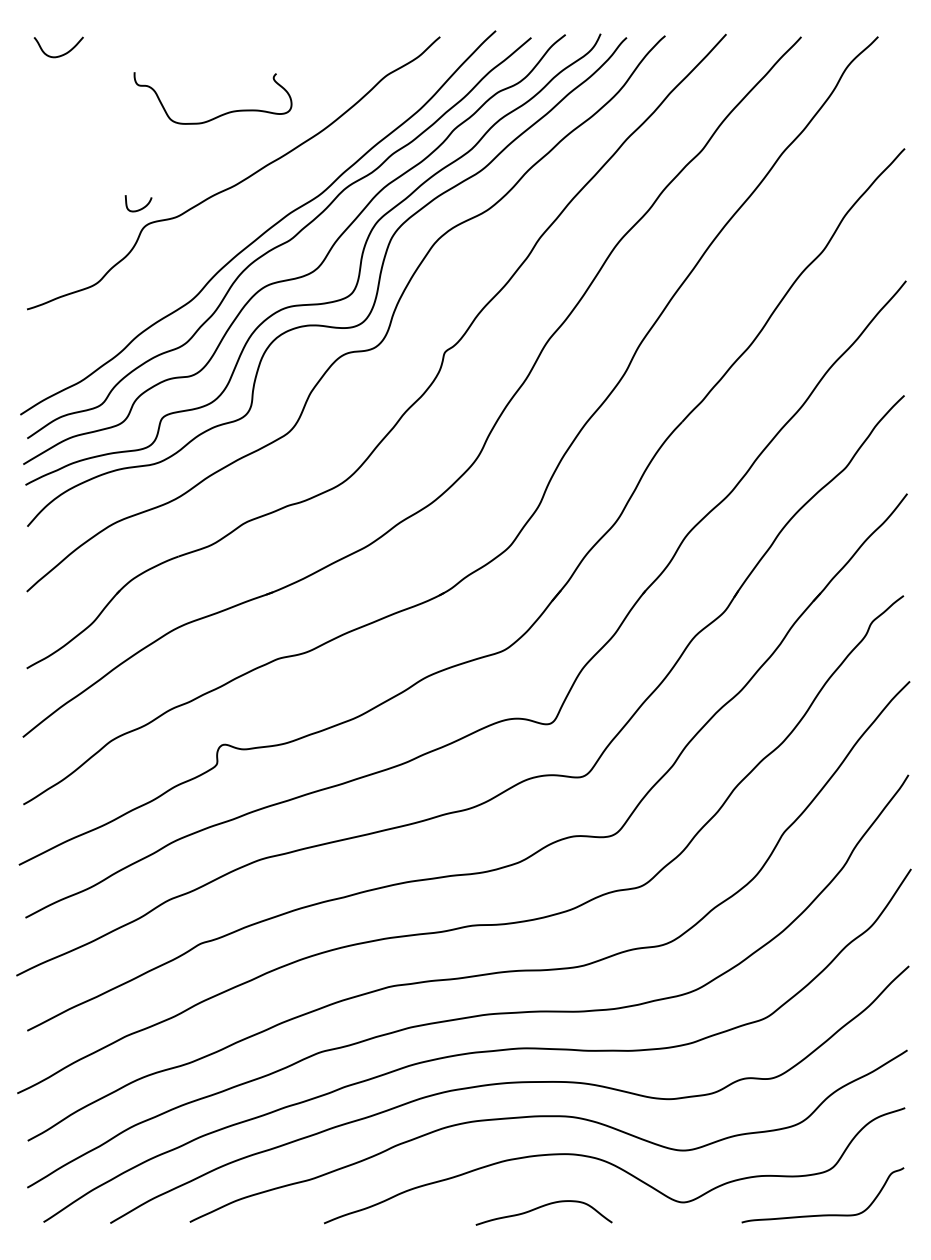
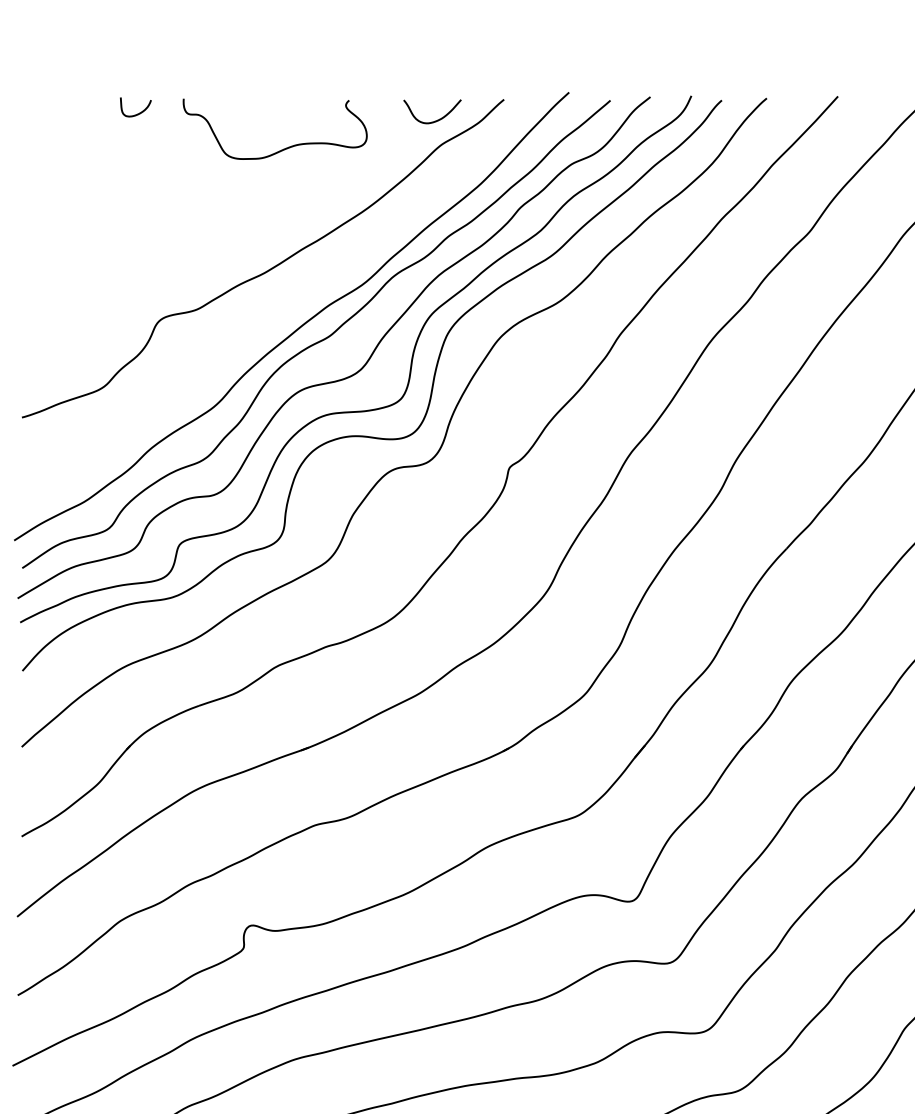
curve: (61, 54) -> (435, 120), moved
curve: (220, 114) -> (283, 148), moved
curve: (140, 208) -> (138, 113), moved

